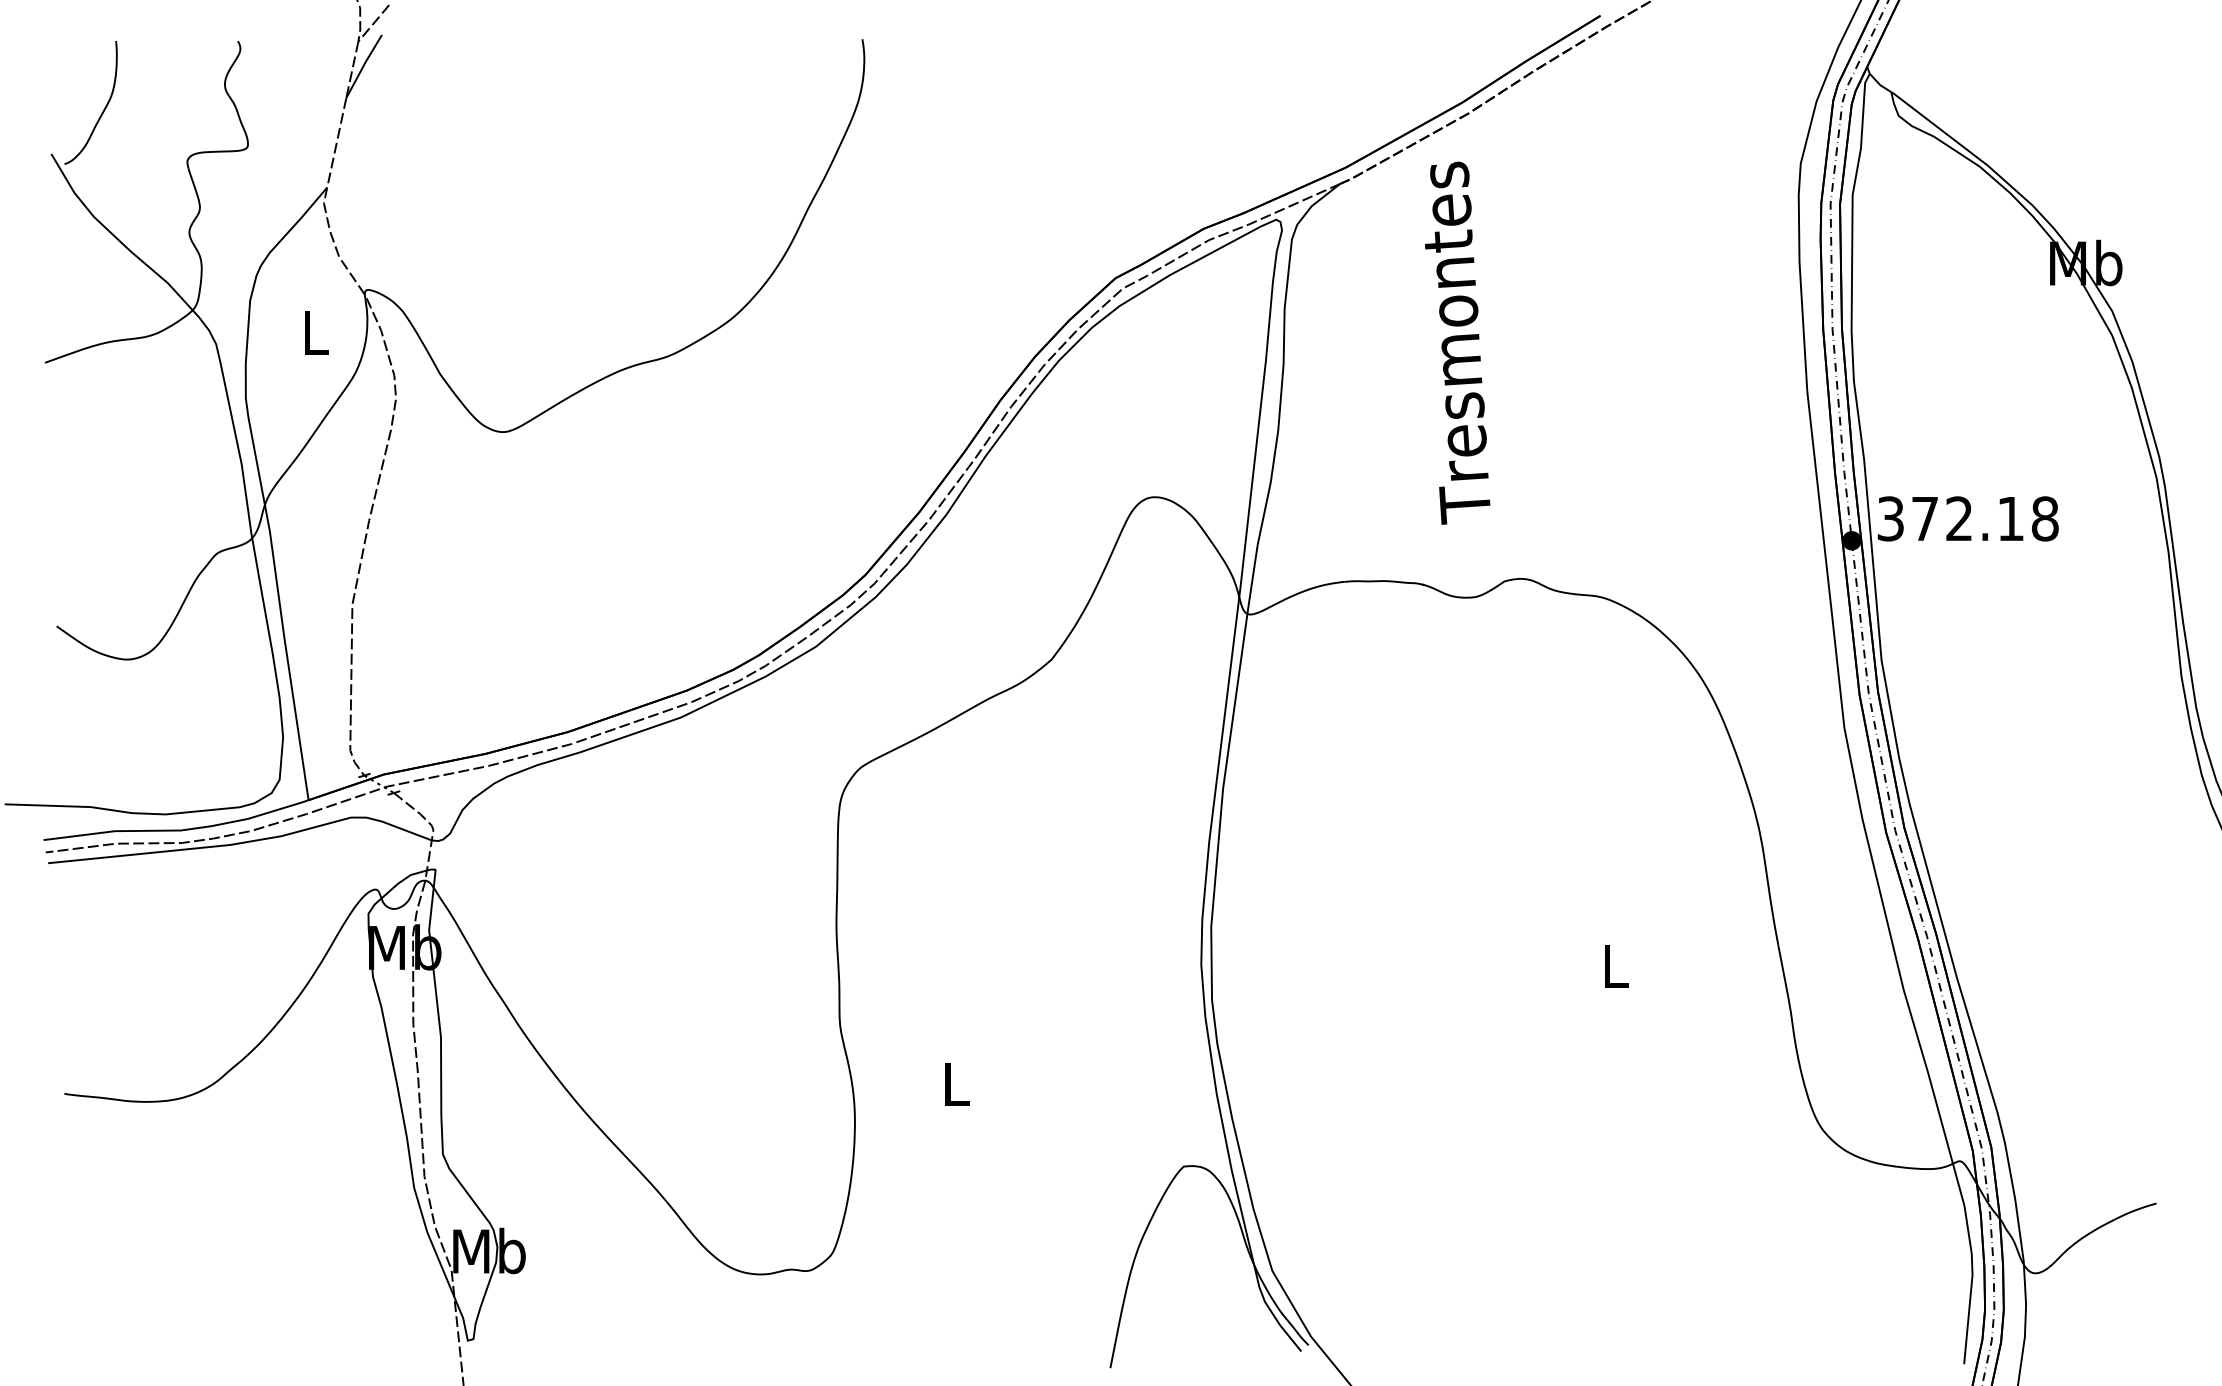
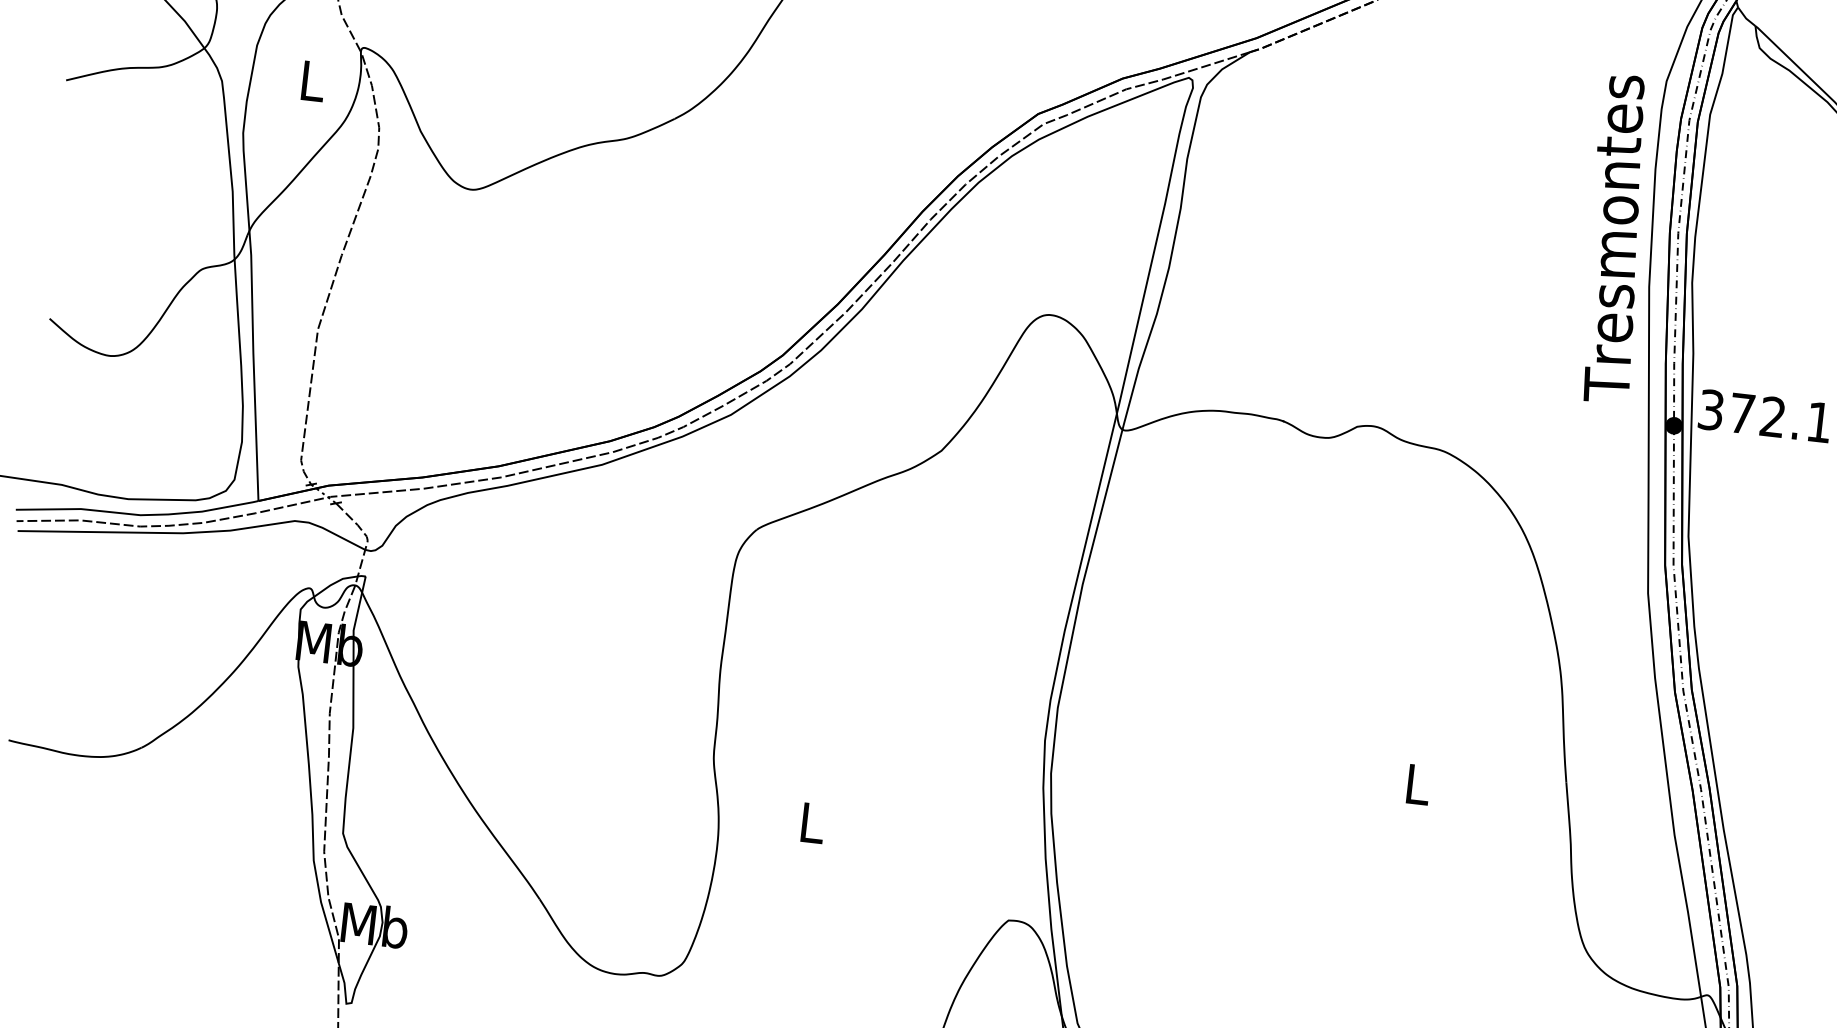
text: (1457, 342) -> (1616, 238), moved

